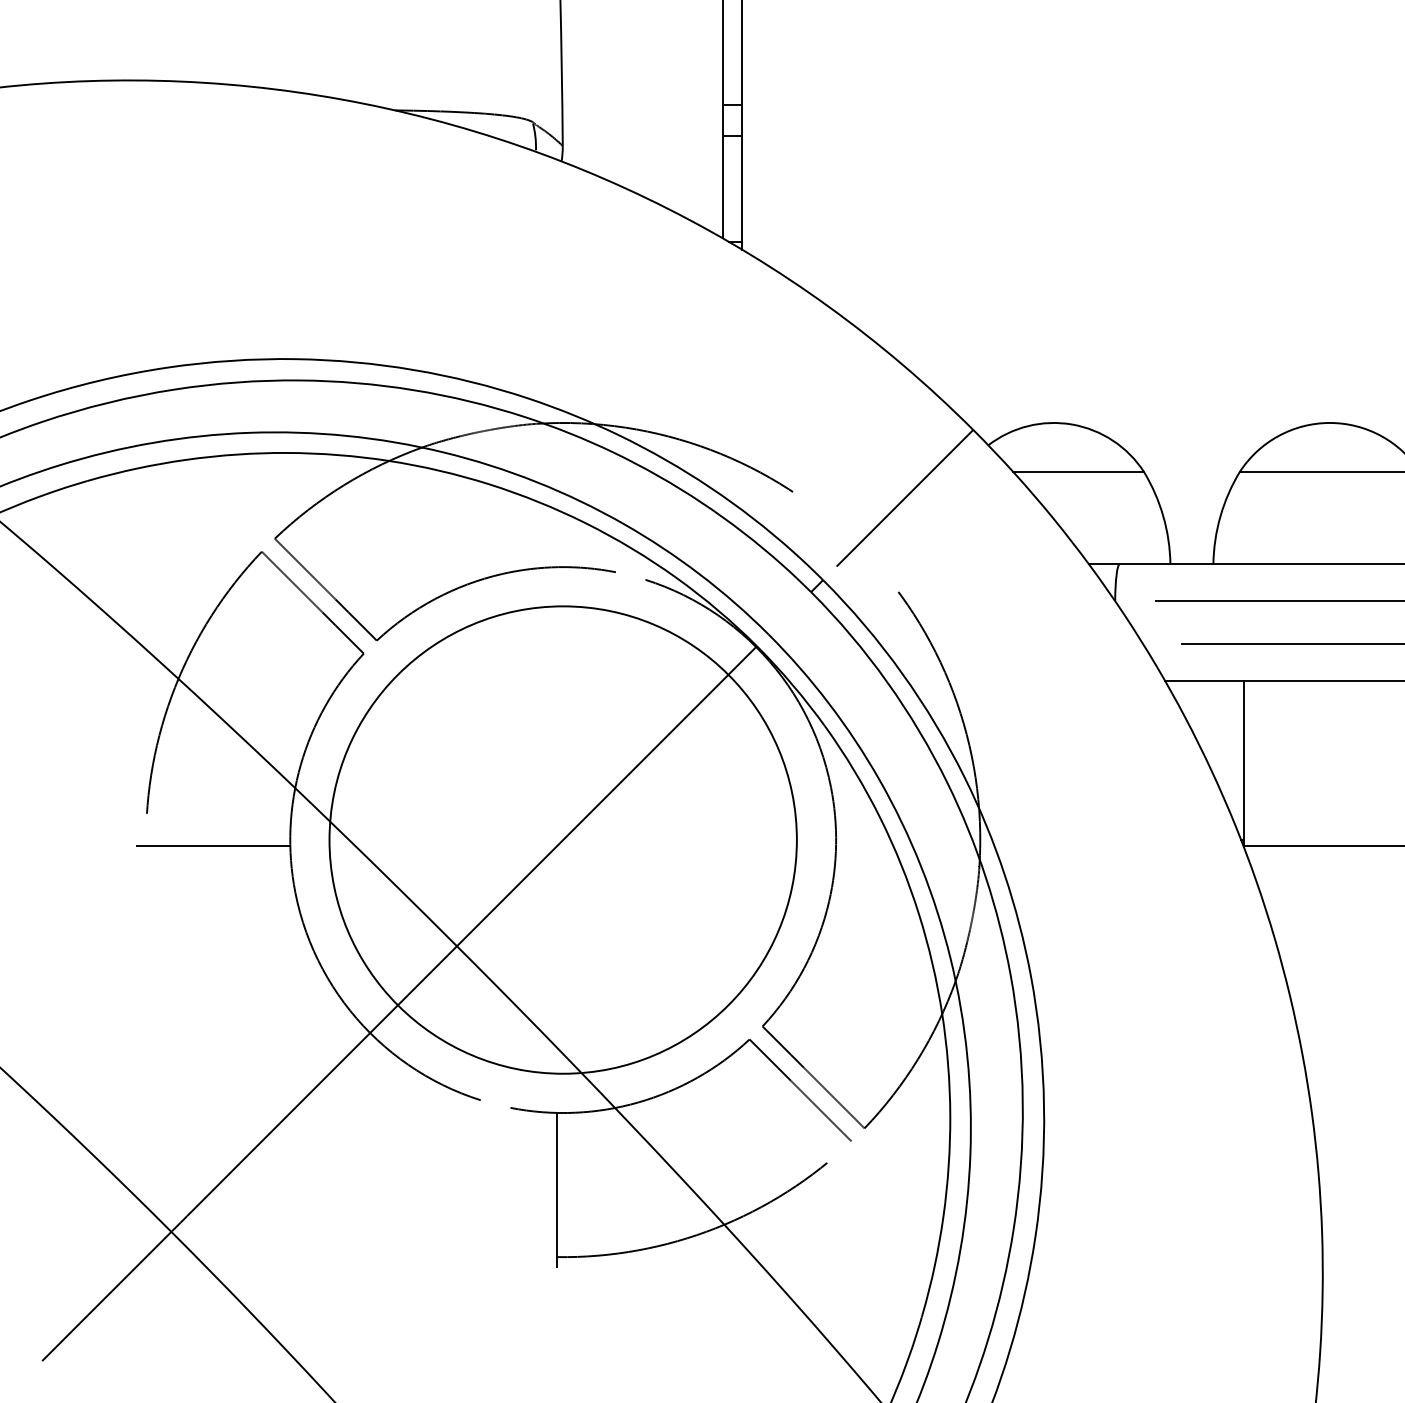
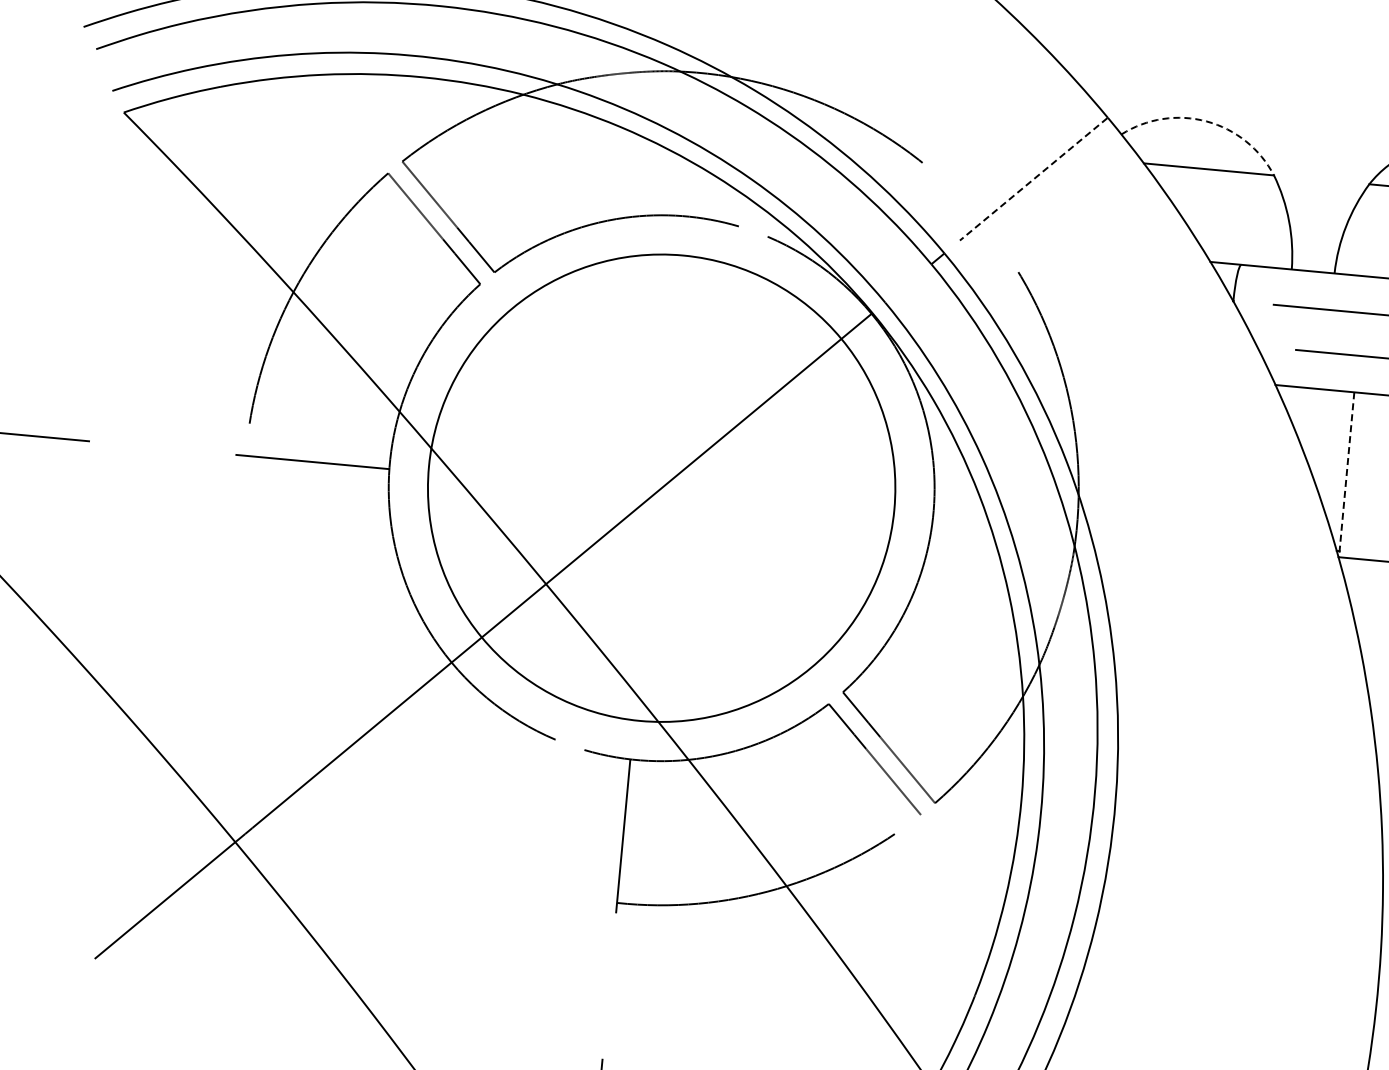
arc: (1072, 424) -> (1207, 121), solid -> dashed
line: (905, 498) -> (1034, 179), solid -> dashed
line: (1244, 763) -> (1347, 474), solid -> dashed

